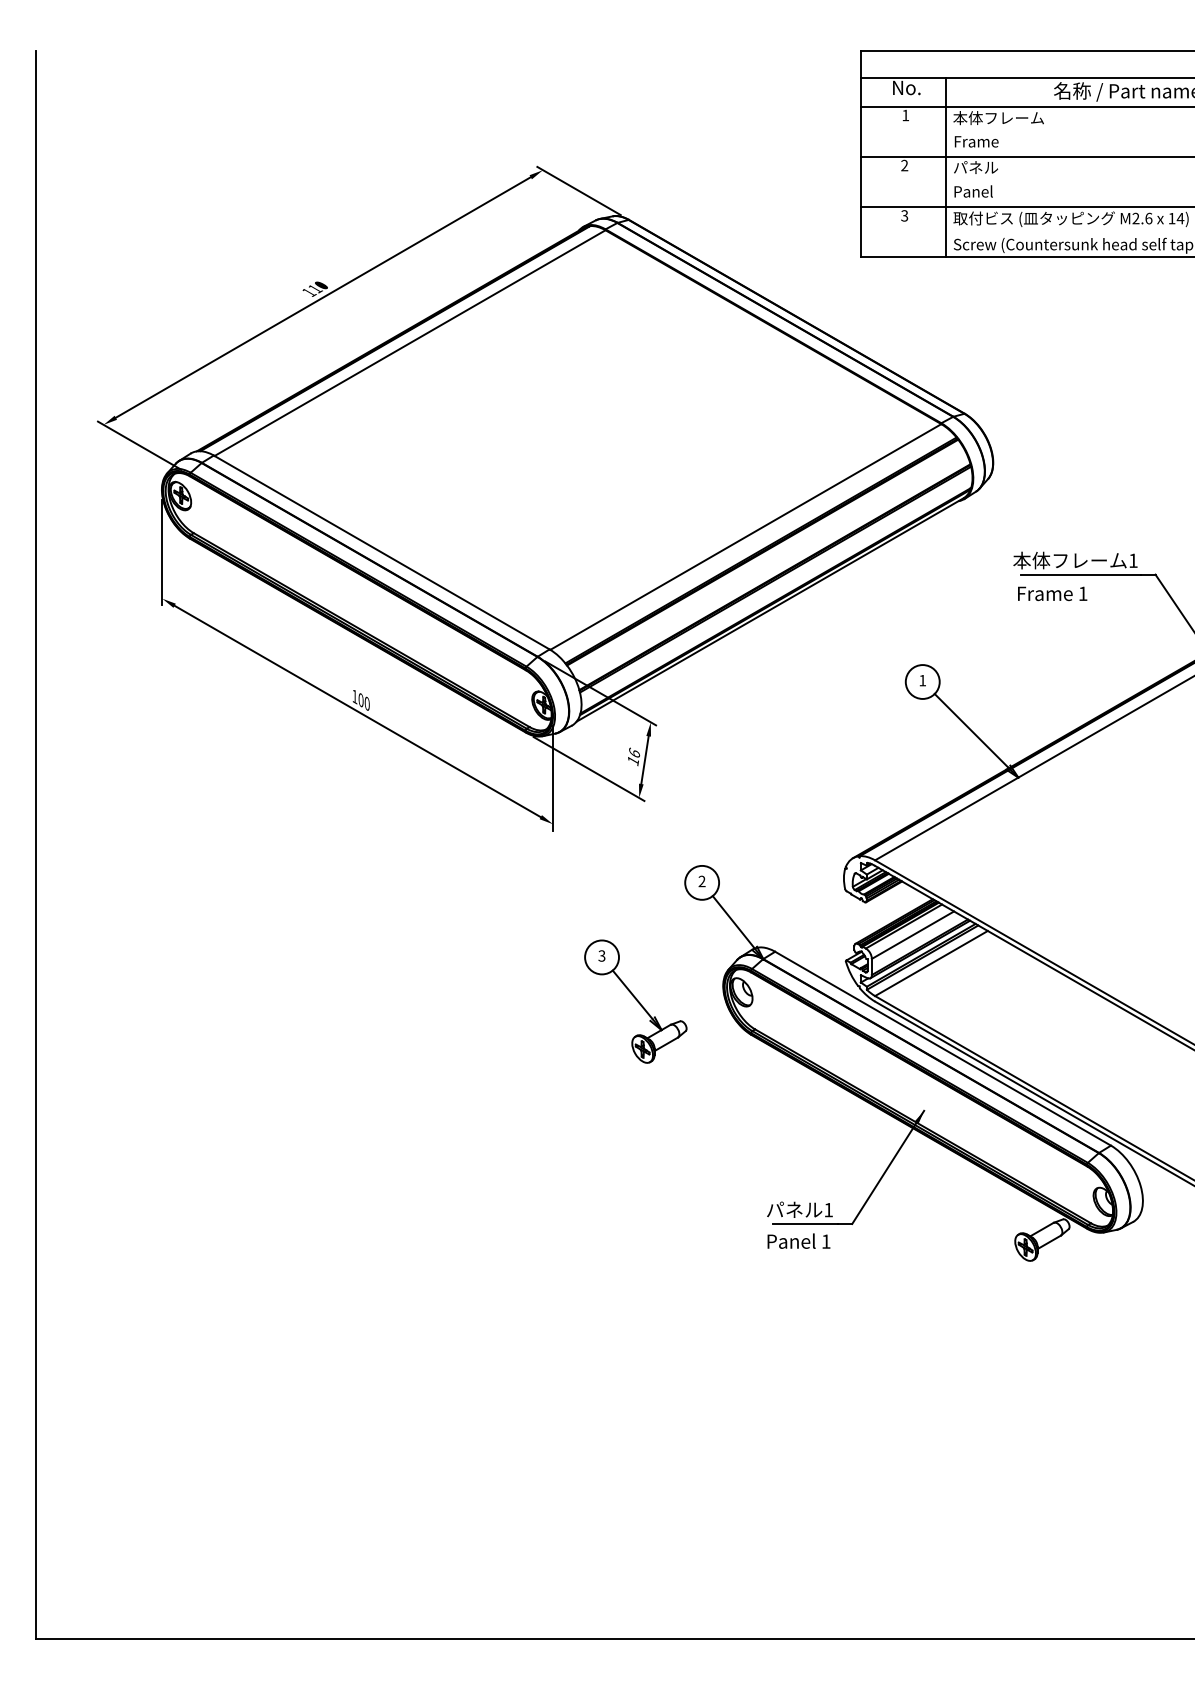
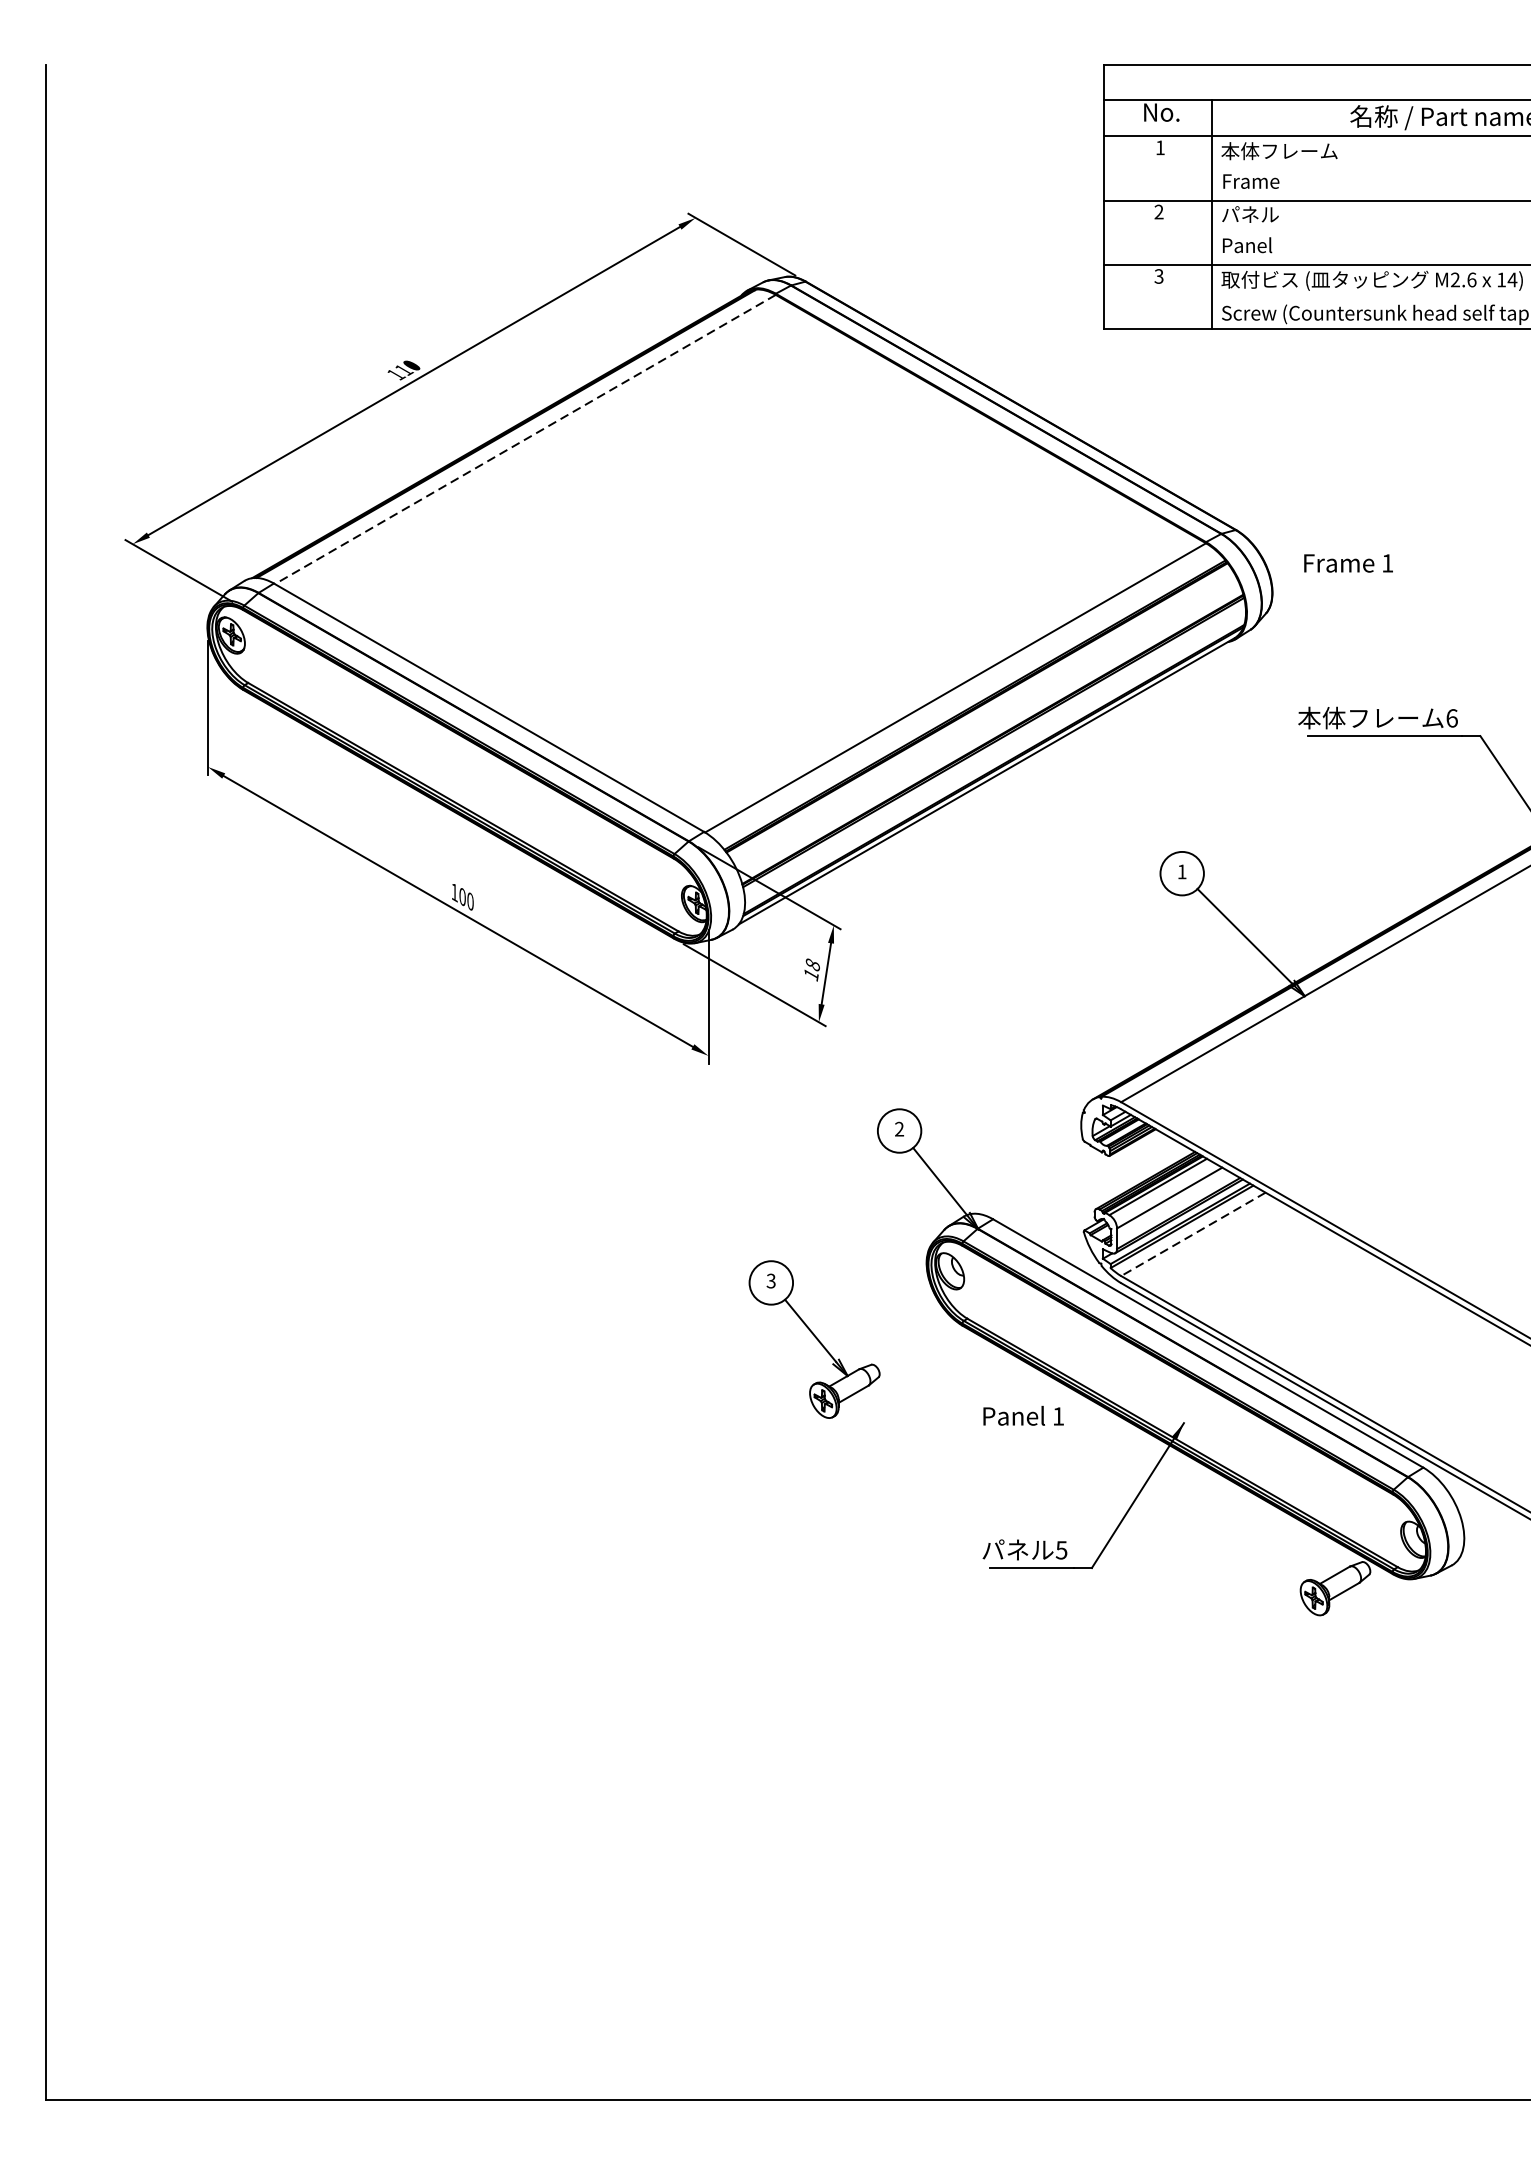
line: (410, 343) -> (525, 439), solid -> dashed
text: (1133, 560) -> (1452, 717), 1 -> 6
text: (1052, 593) -> (1348, 562), moved
text: (634, 752) -> (812, 963), 16 -> 18
line: (931, 963) -> (1193, 1234), solid -> dashed
part: (635, 1001) -> (814, 1339), moved
text: (828, 1210) -> (1061, 1550), 1 -> 5
text: (798, 1240) -> (1023, 1414), moved

